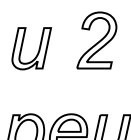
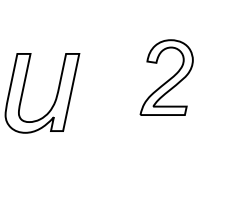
part: (96, 40) -> (166, 77), size x0.7

